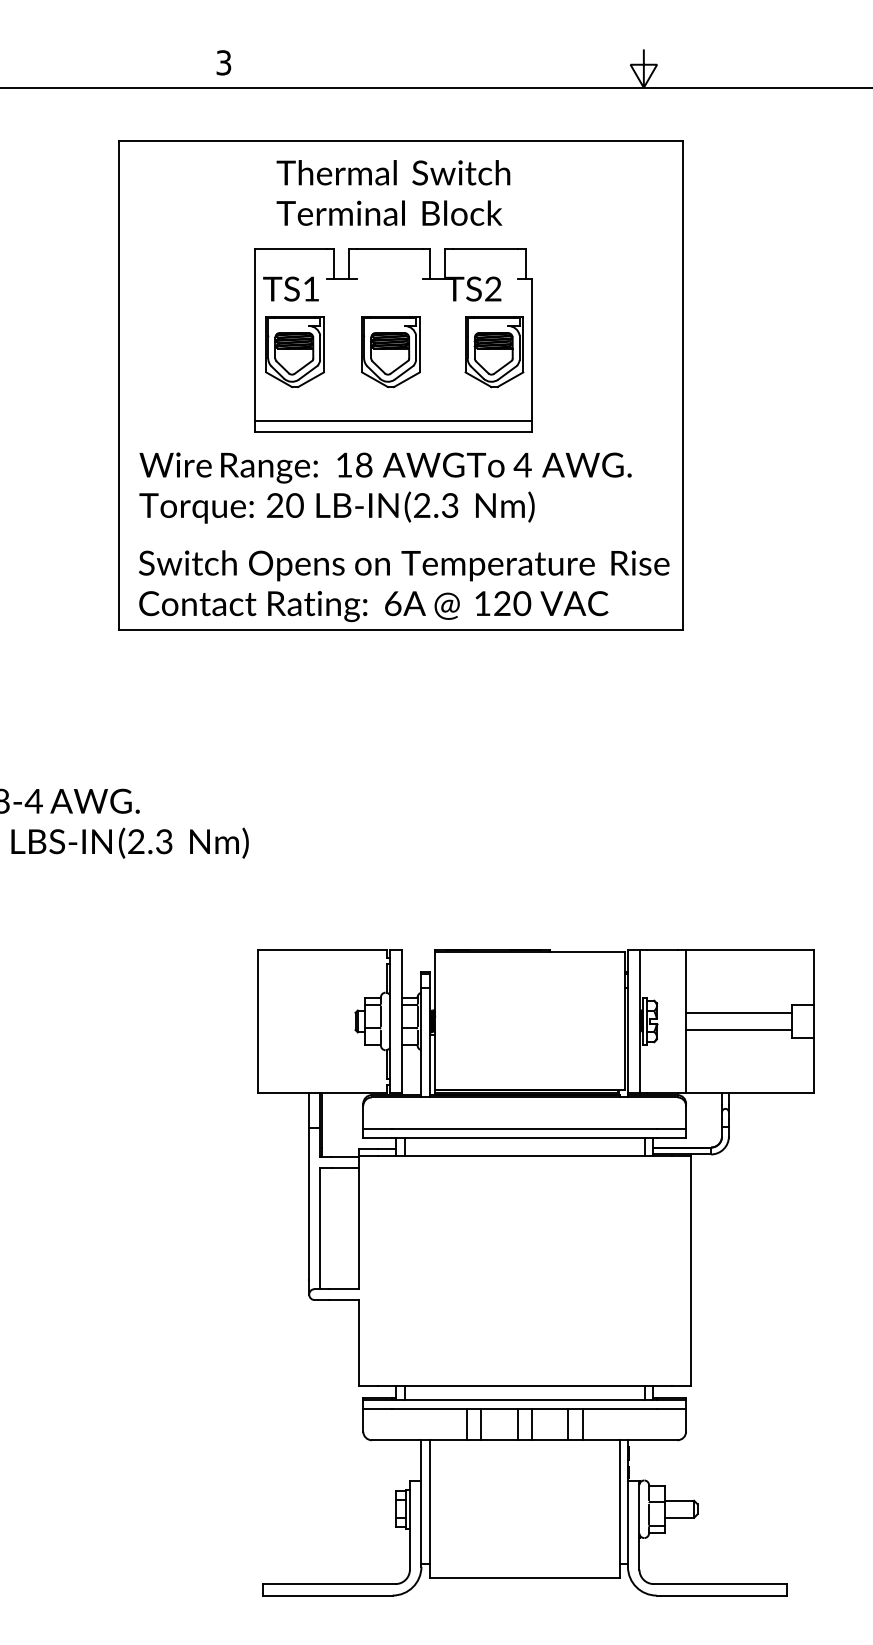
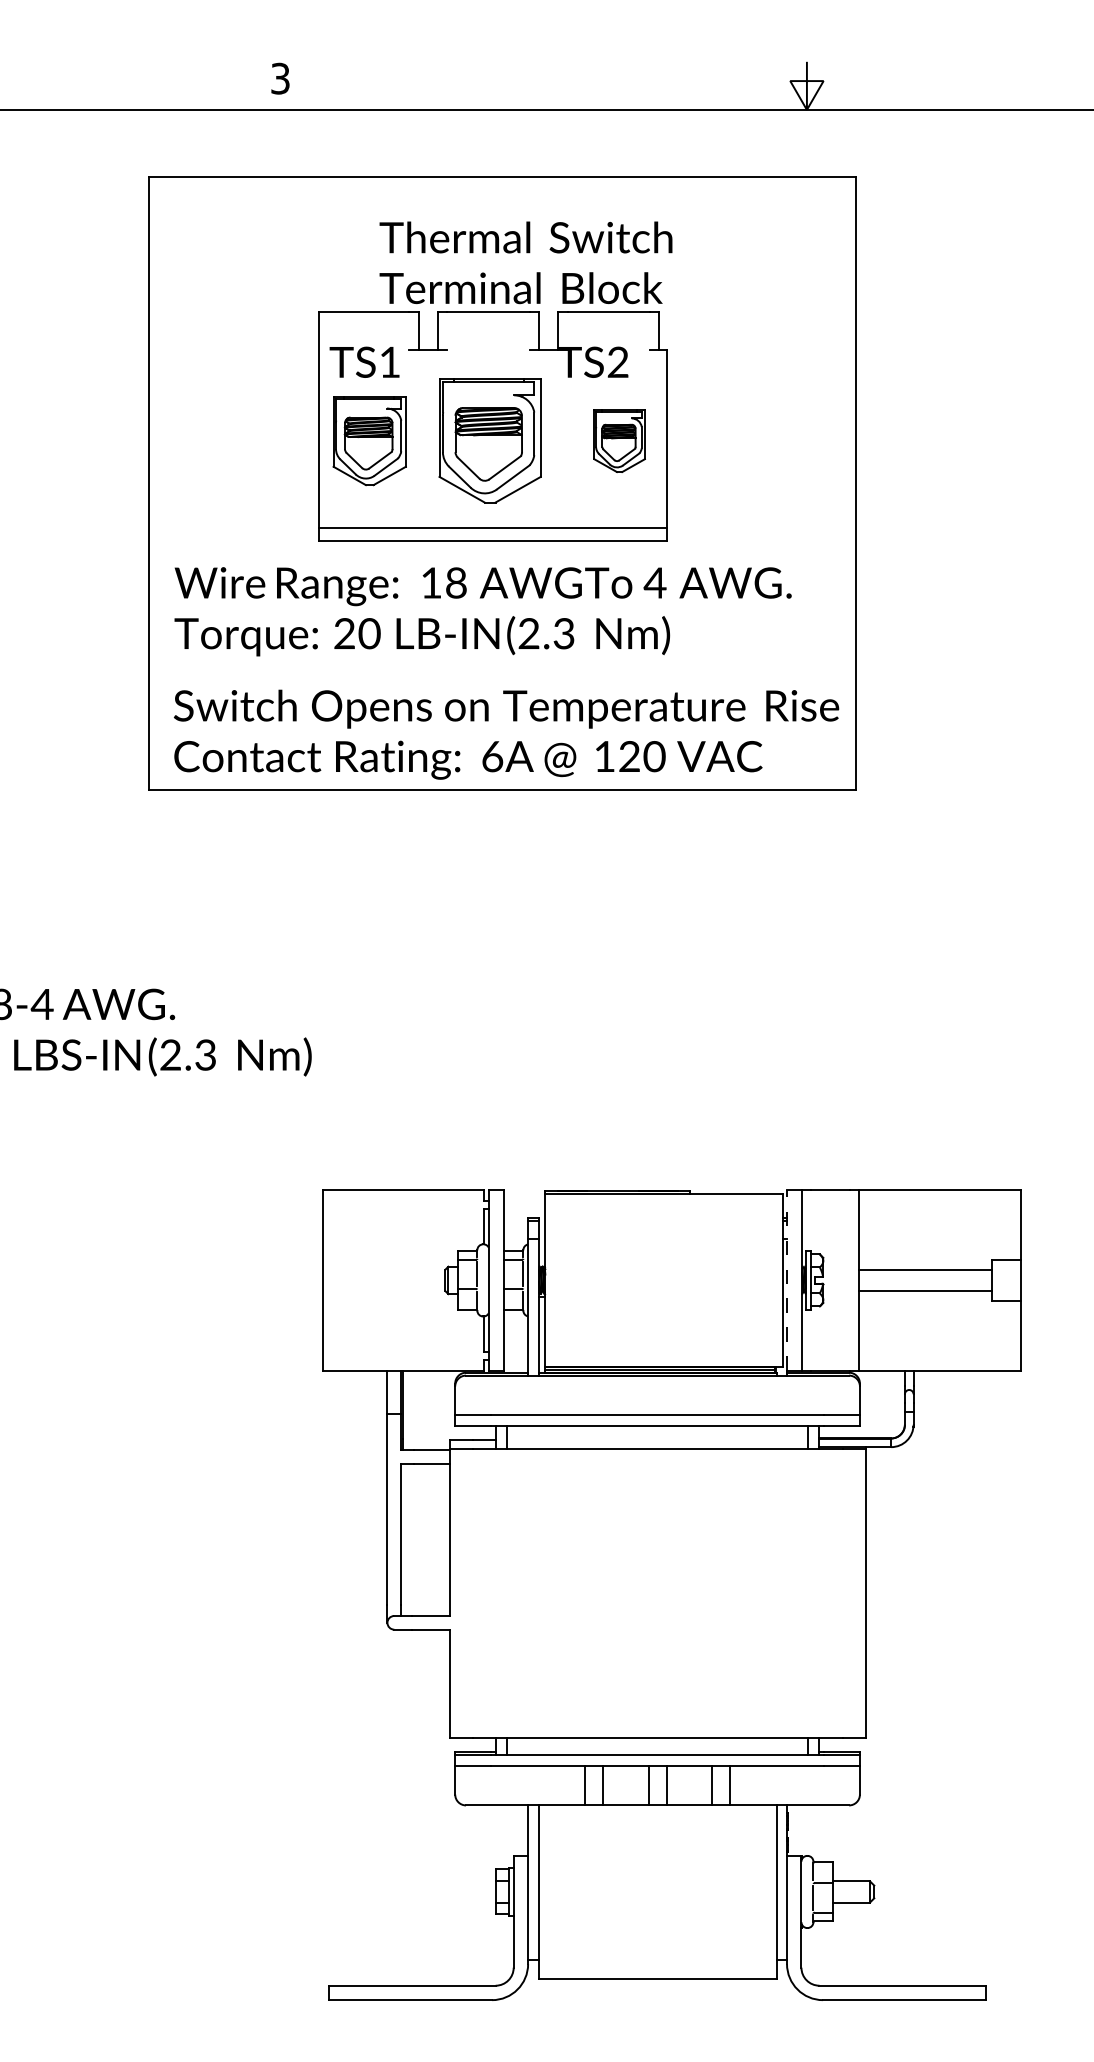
text: (393, 192) -> (525, 262), moved
part: (390, 352) -> (489, 441), size x1.4
part: (494, 352) -> (619, 441), size x0.7
line: (628, 1020) -> (787, 1279), solid -> dashed

